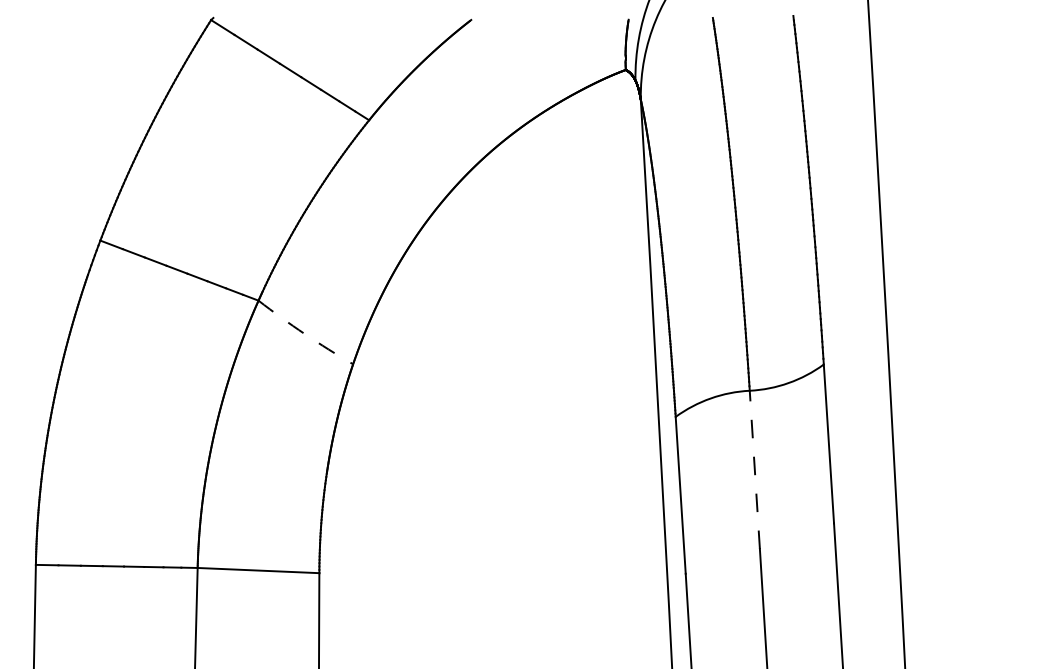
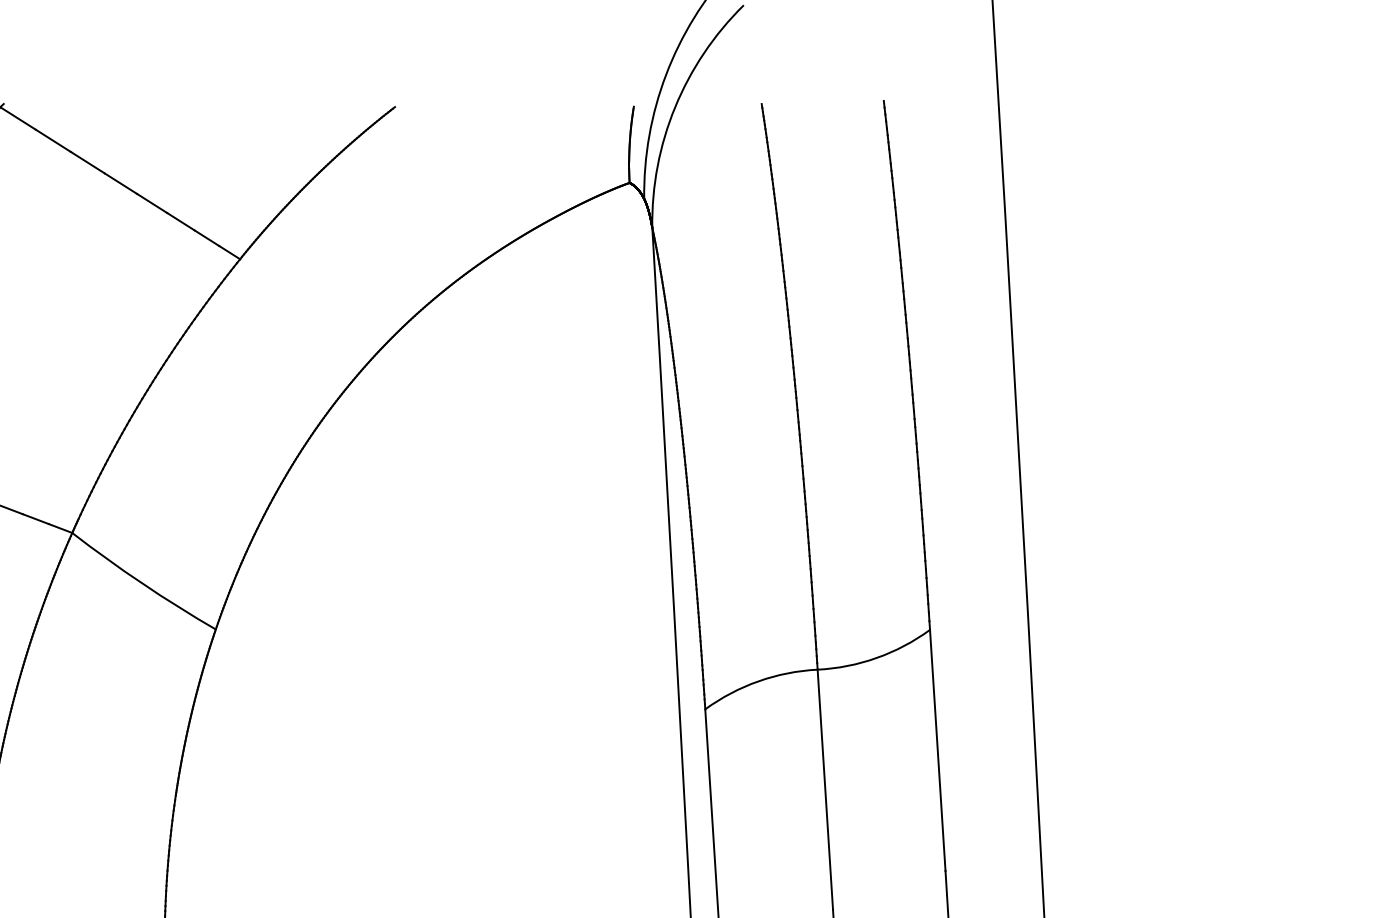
arc: (304, 334) -> (142, 584), dashed -> solid
line: (754, 469) -> (824, 789), dashed -> solid

